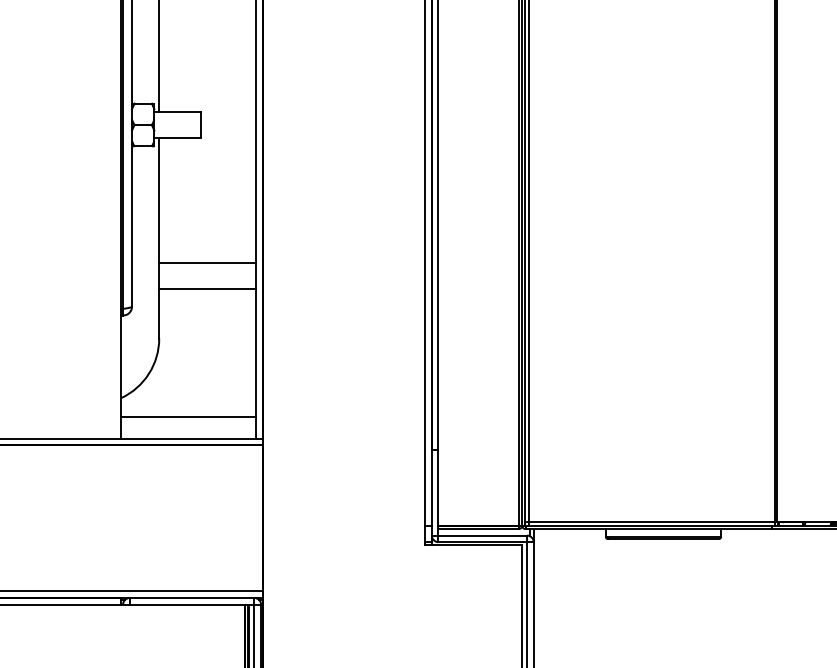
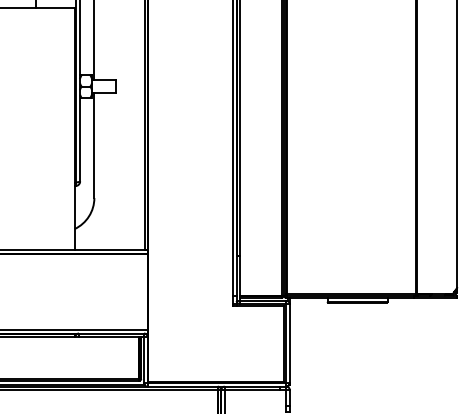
line: (207, 262) -> (119, 158), removed
line: (207, 289) -> (119, 172), removed
line: (188, 417) -> (109, 239), removed

